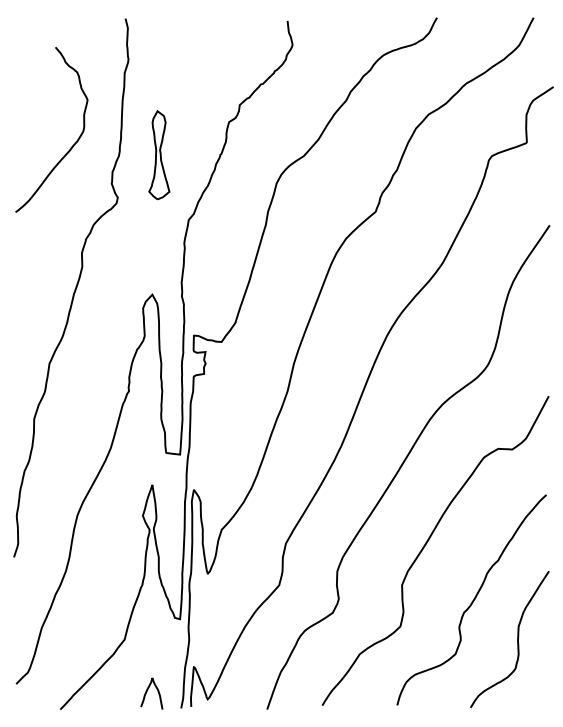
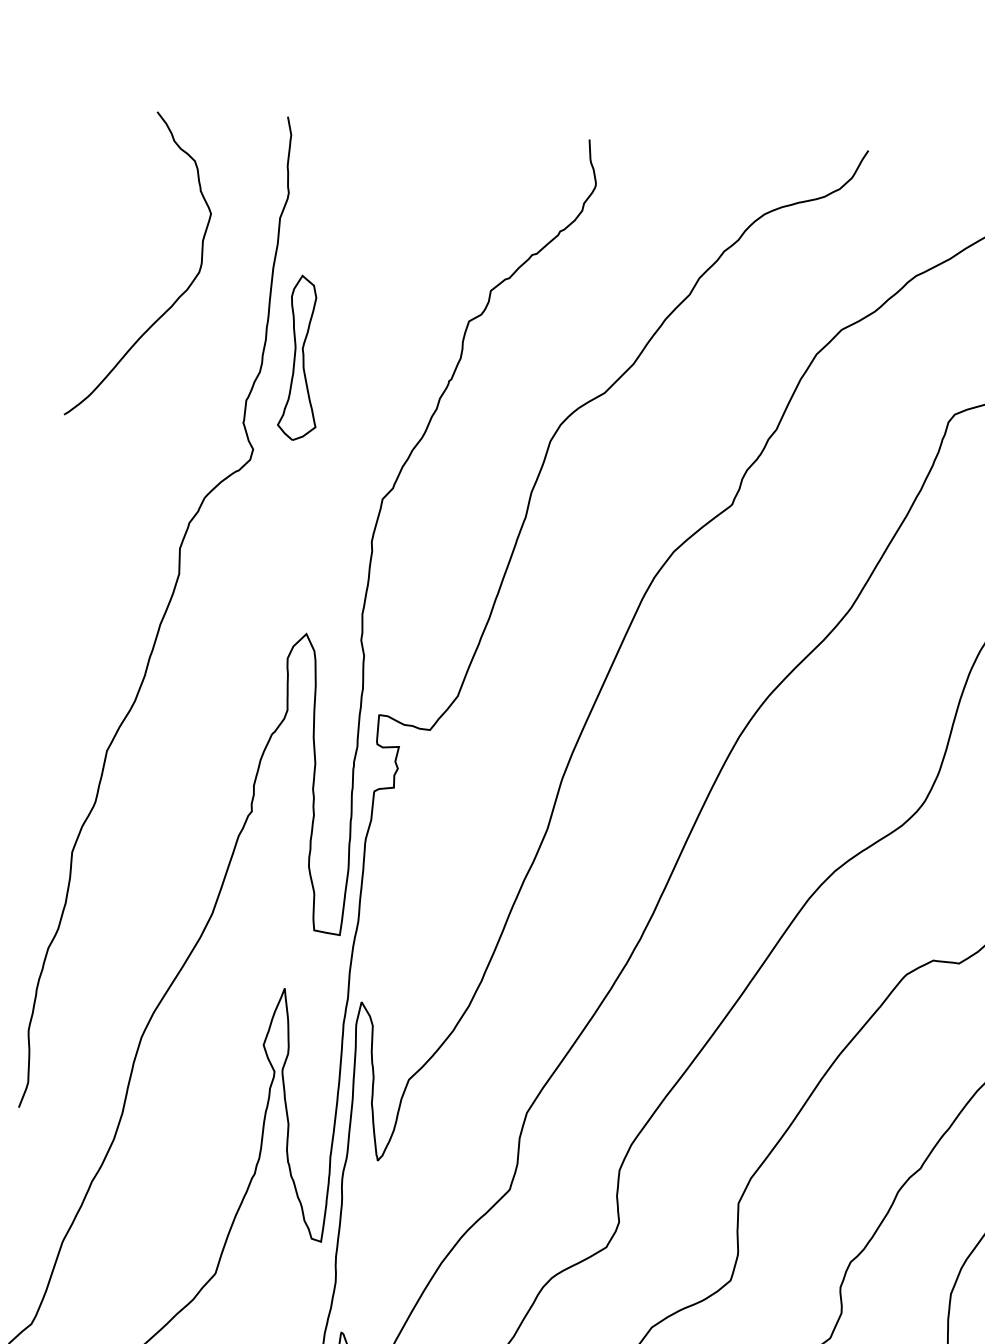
curve: (70, 147) -> (173, 300), moved
part: (159, 155) -> (301, 358), moved

